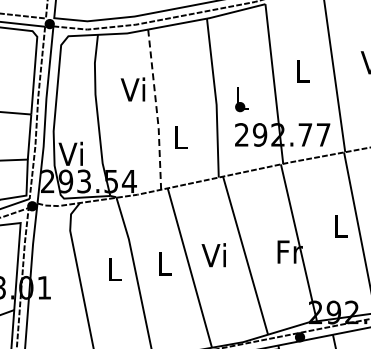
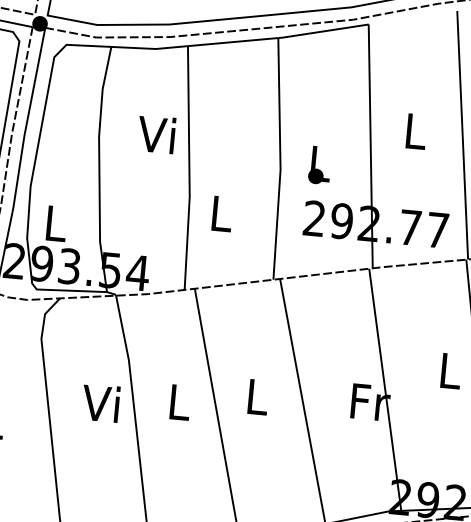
line: (156, 110) -> (188, 169), dashed -> solid
text: (70, 153) -> (52, 222), Vi -> L
text: (213, 255) -> (254, 396), Vi -> L
text: (113, 269) -> (101, 403), L -> Vi

